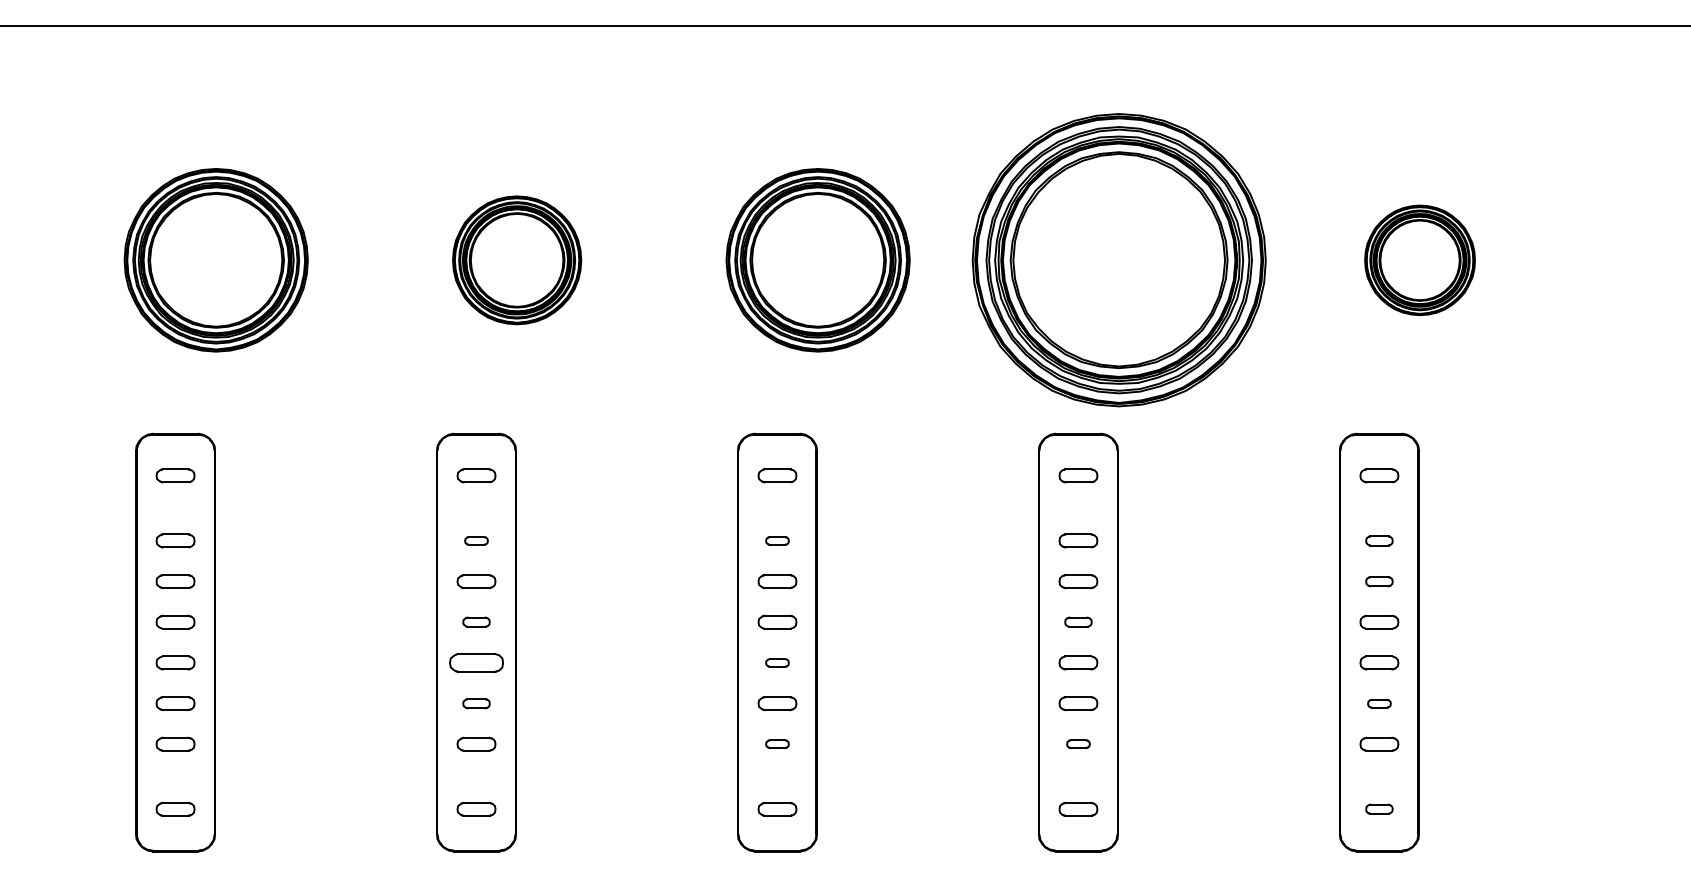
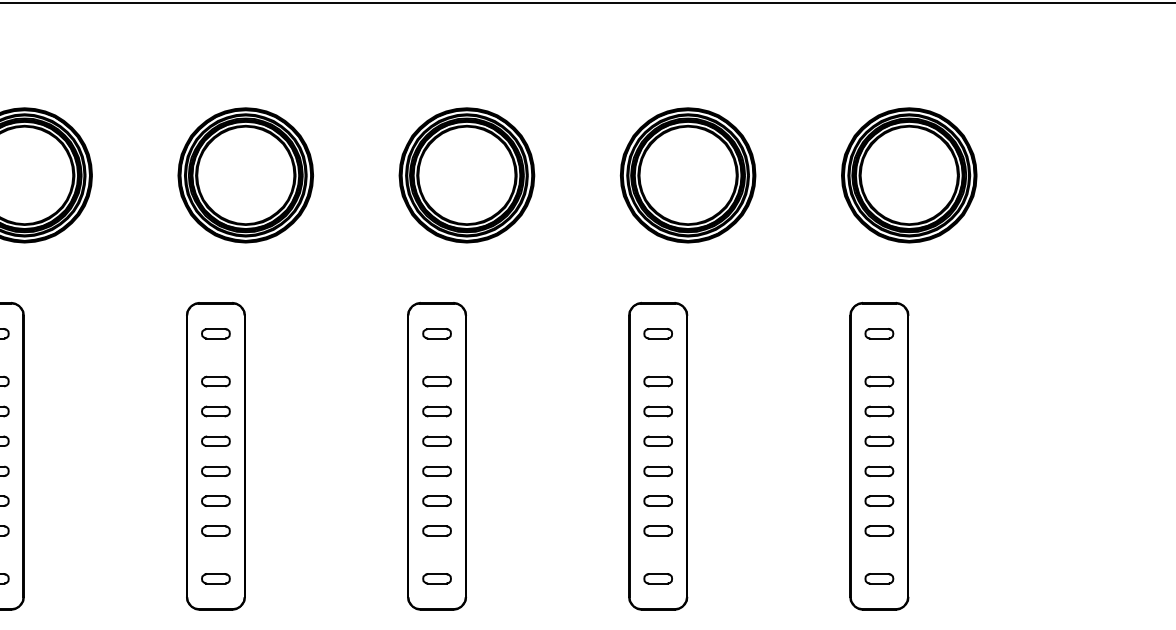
part: (516, 260) -> (245, 175), size x1.43
part: (1118, 260) -> (687, 175), size x0.62
part: (1419, 260) -> (908, 175), size x1.67
part: (476, 540) -> (215, 381), size x1.67
part: (777, 540) -> (437, 381), size x1.67
part: (1379, 540) -> (879, 381), size x1.43
part: (1379, 581) -> (879, 411), size x1.43
part: (476, 621) -> (215, 440), size x1.43
part: (1078, 621) -> (658, 440), size x1.43
part: (476, 662) -> (215, 470), size x0.71
part: (777, 662) -> (437, 470), size x1.67
part: (476, 703) -> (215, 501), size x1.43
part: (1379, 703) -> (879, 501), size x1.67
part: (777, 743) -> (437, 530), size x1.67
part: (1078, 743) -> (658, 530), size x1.67
part: (1379, 808) -> (879, 578), size x1.43

